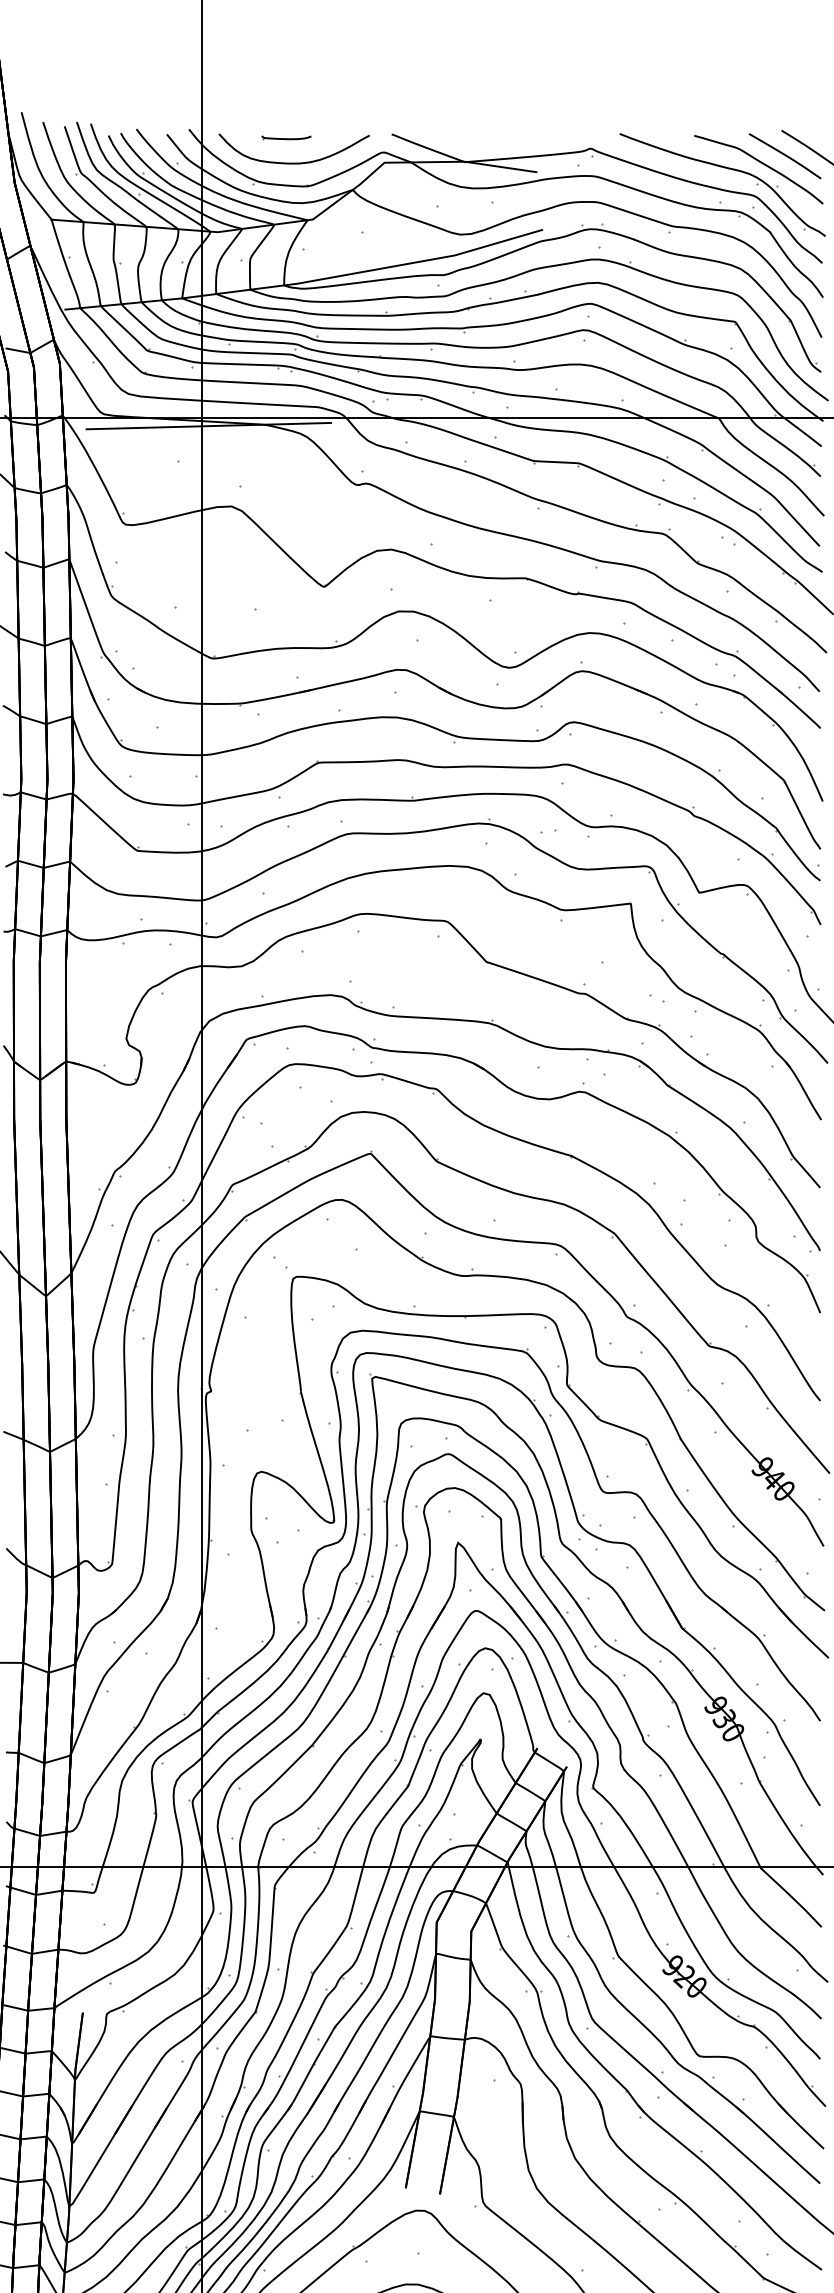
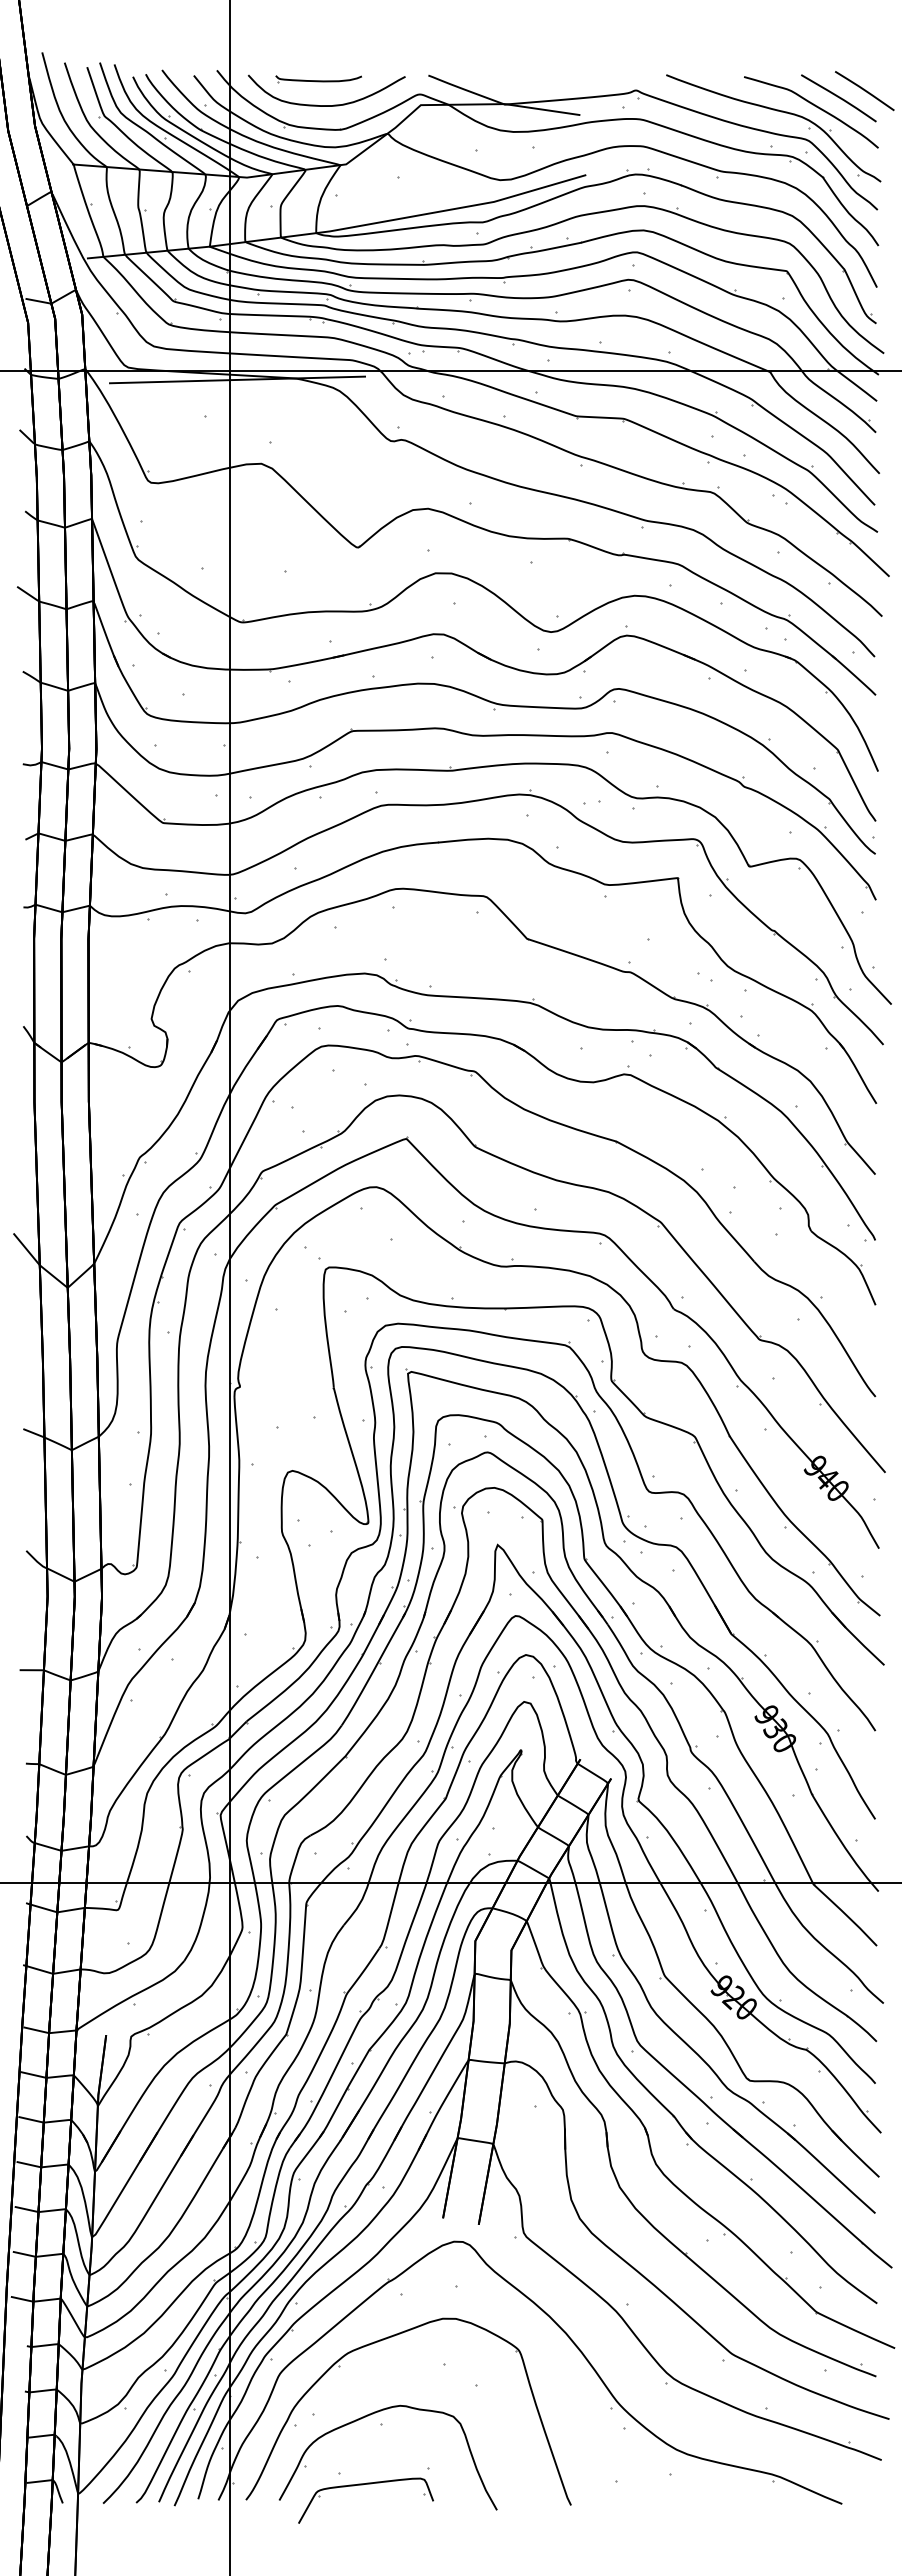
part: (286, 138) -> (318, 79), size x1.67

